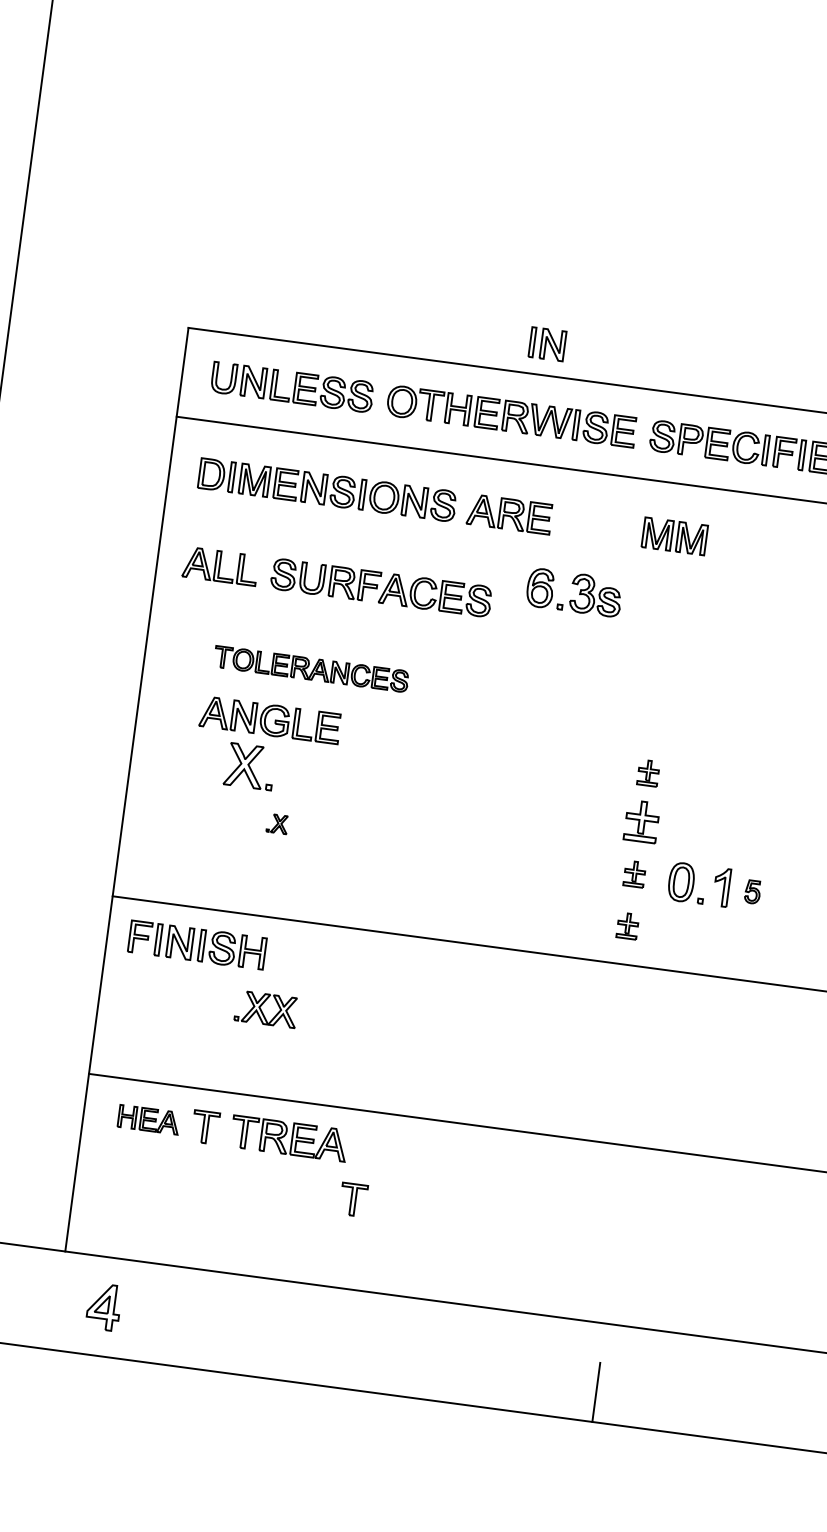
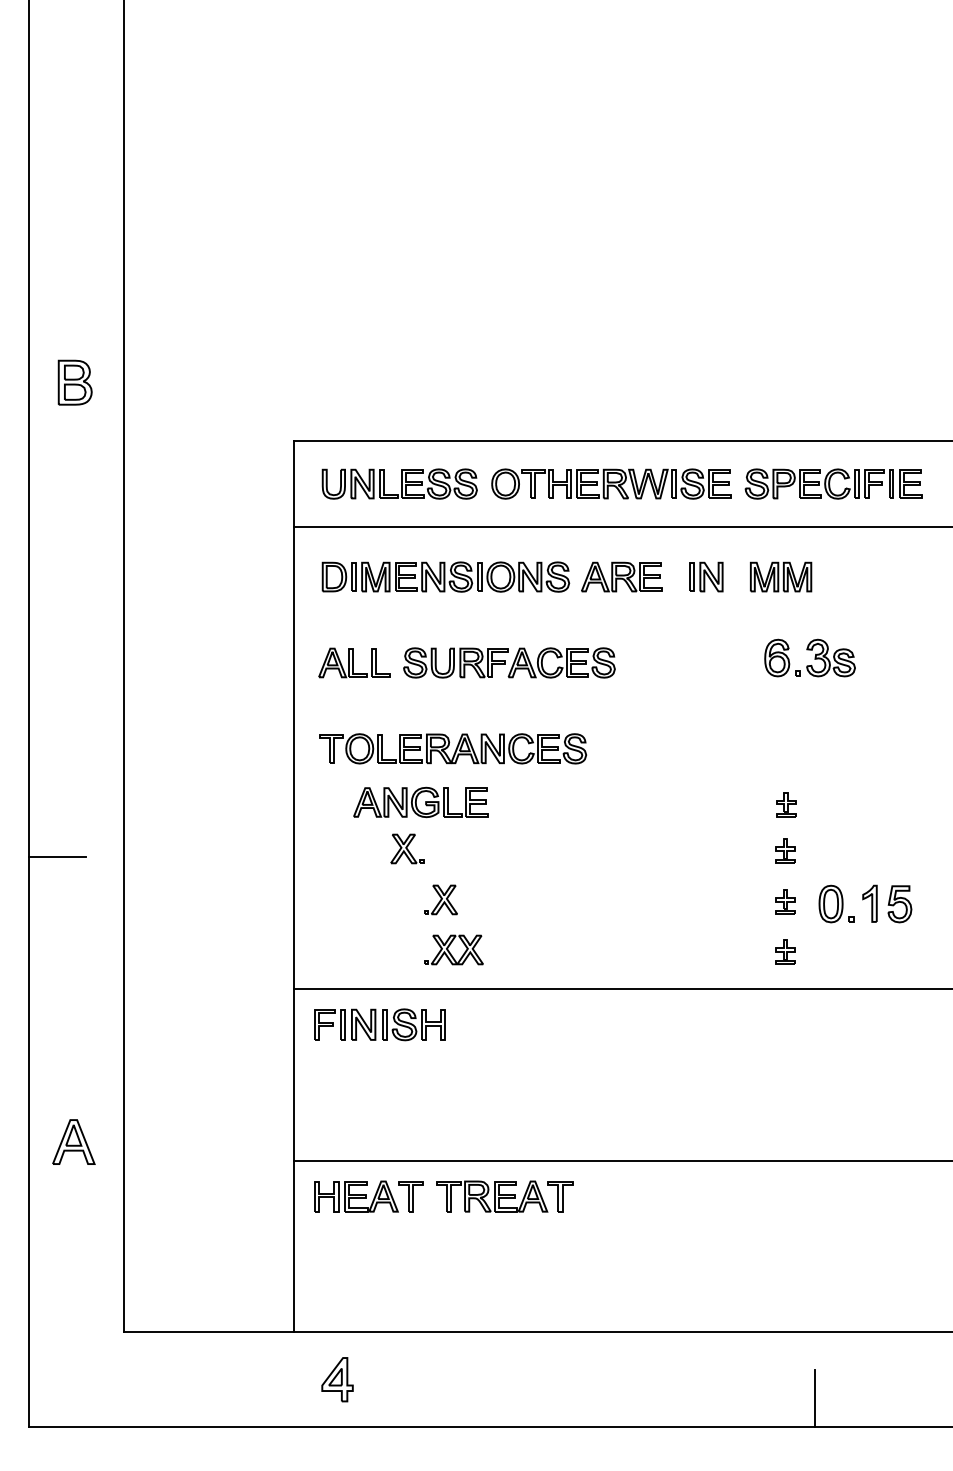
part: (548, 343) -> (706, 576), moved
part: (573, 591) -> (809, 657), moved
part: (311, 668) -> (453, 748), size x1.43
part: (250, 766) -> (407, 848), size x0.71
part: (641, 820) -> (785, 850), size x0.62
part: (277, 823) -> (440, 899), size x1.67
part: (752, 892) -> (899, 904), size x1.67
part: (266, 1008) -> (453, 949), moved
part: (149, 1119) -> (356, 1196), size x1.43
part: (353, 1199) -> (560, 1196), moved

